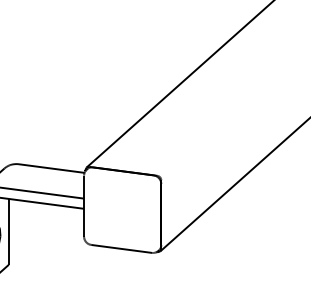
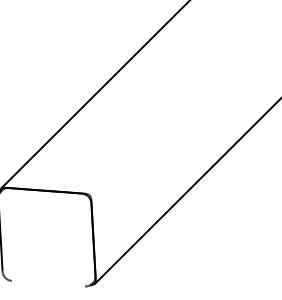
line: (121, 248) -> (48, 283), removed

